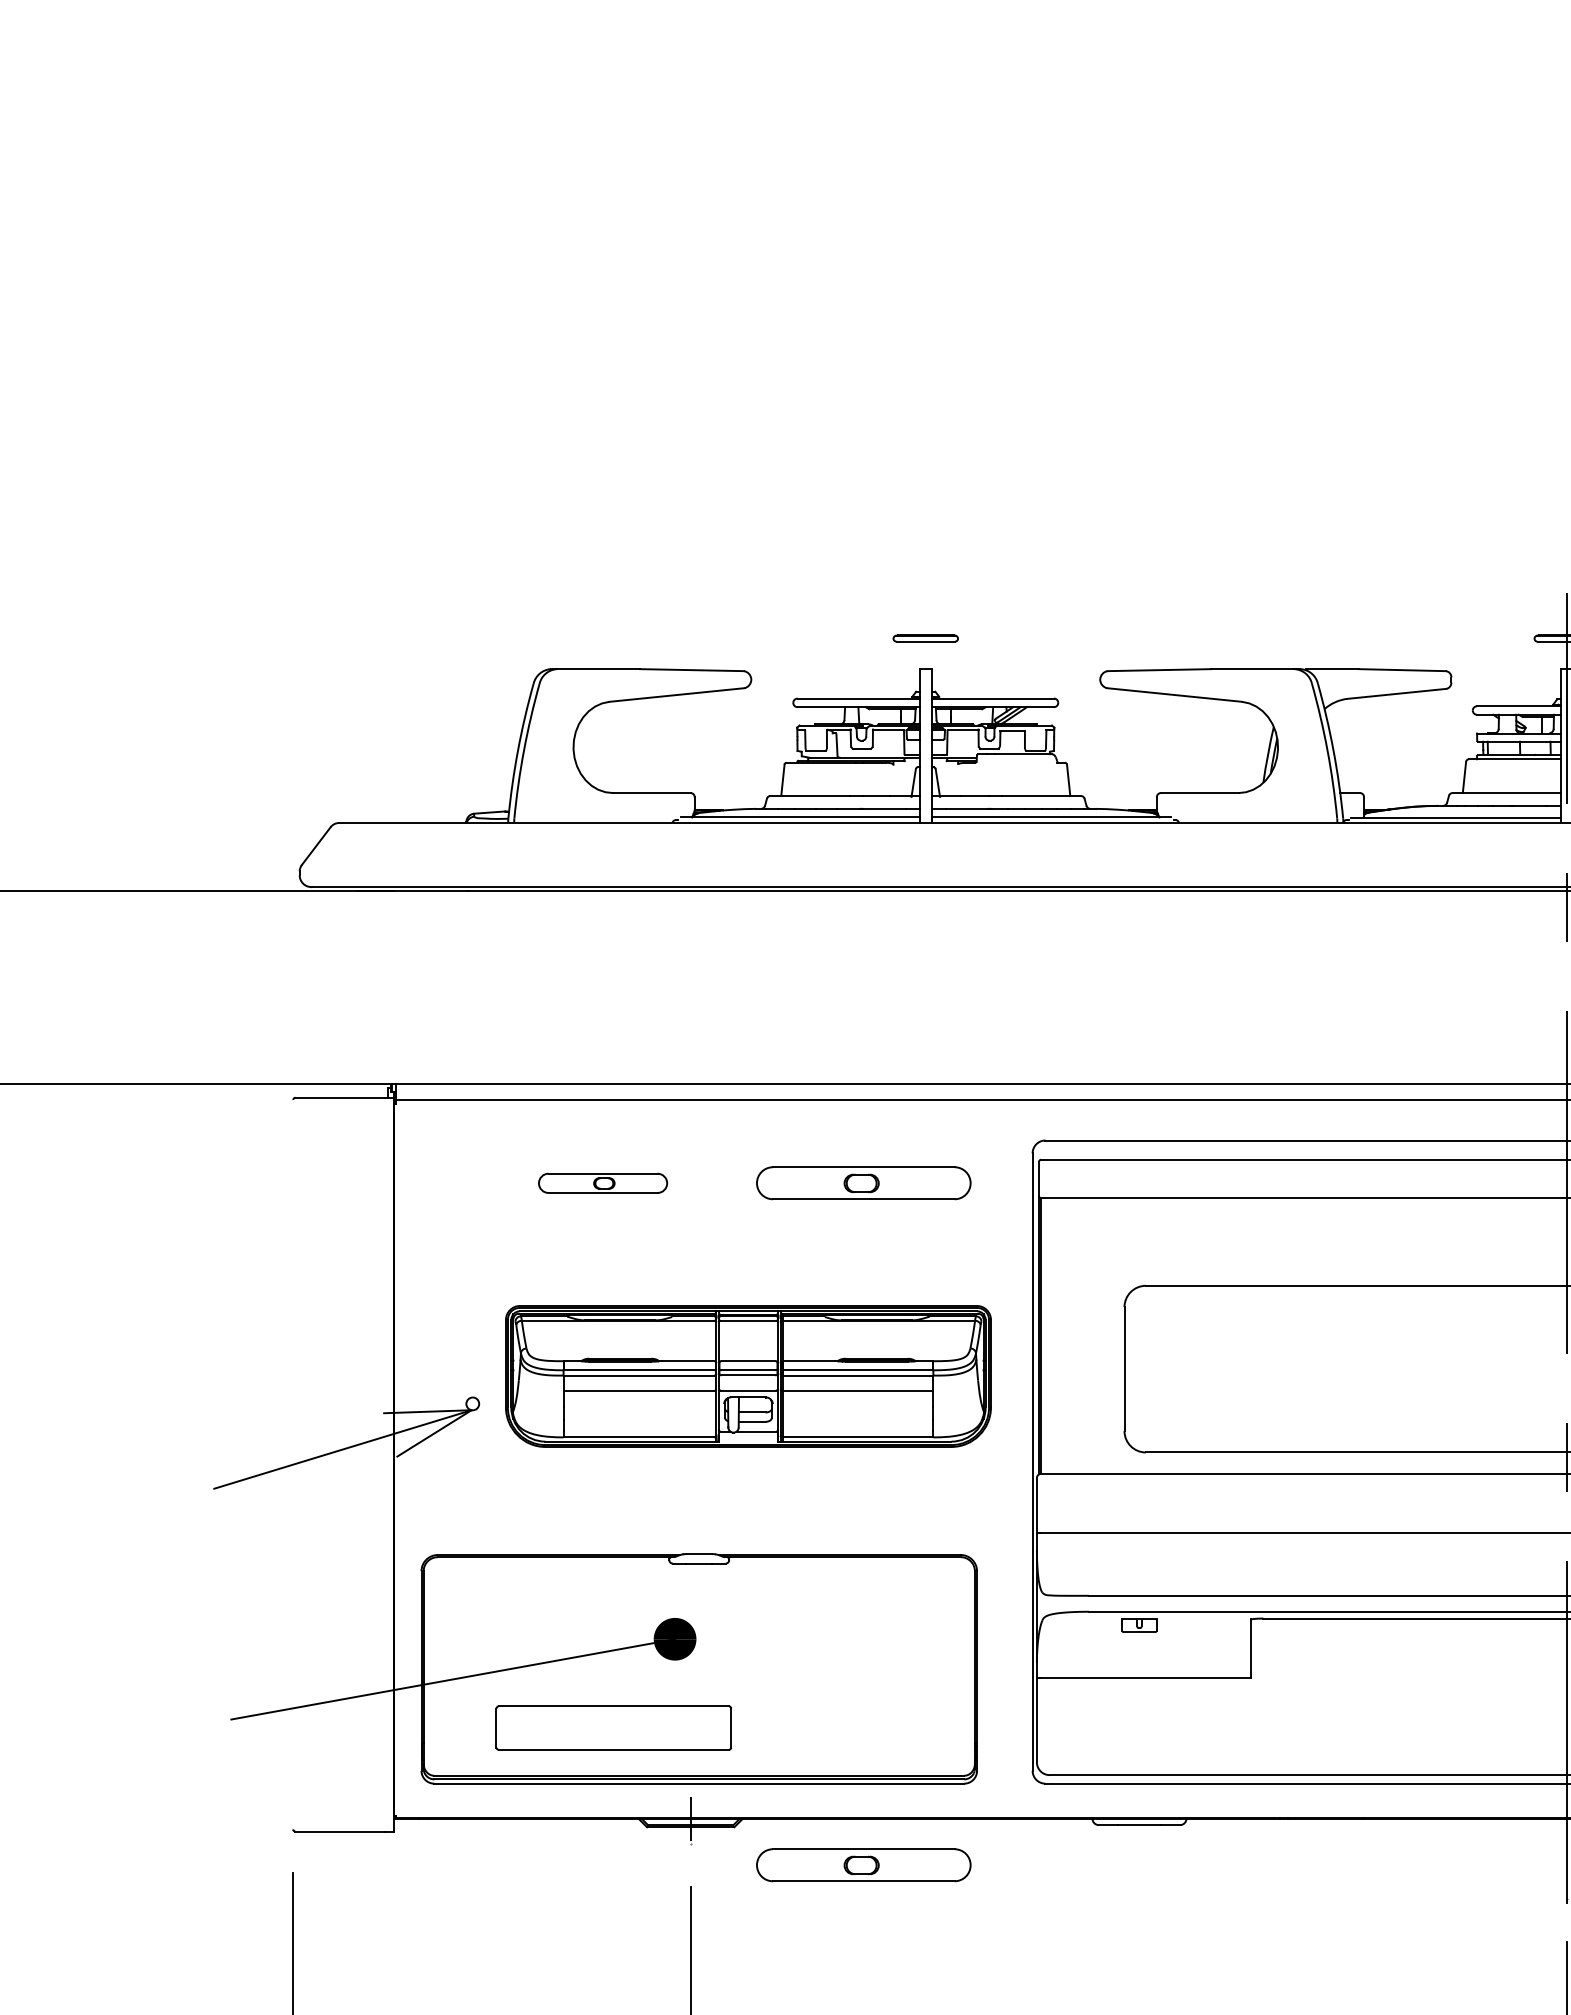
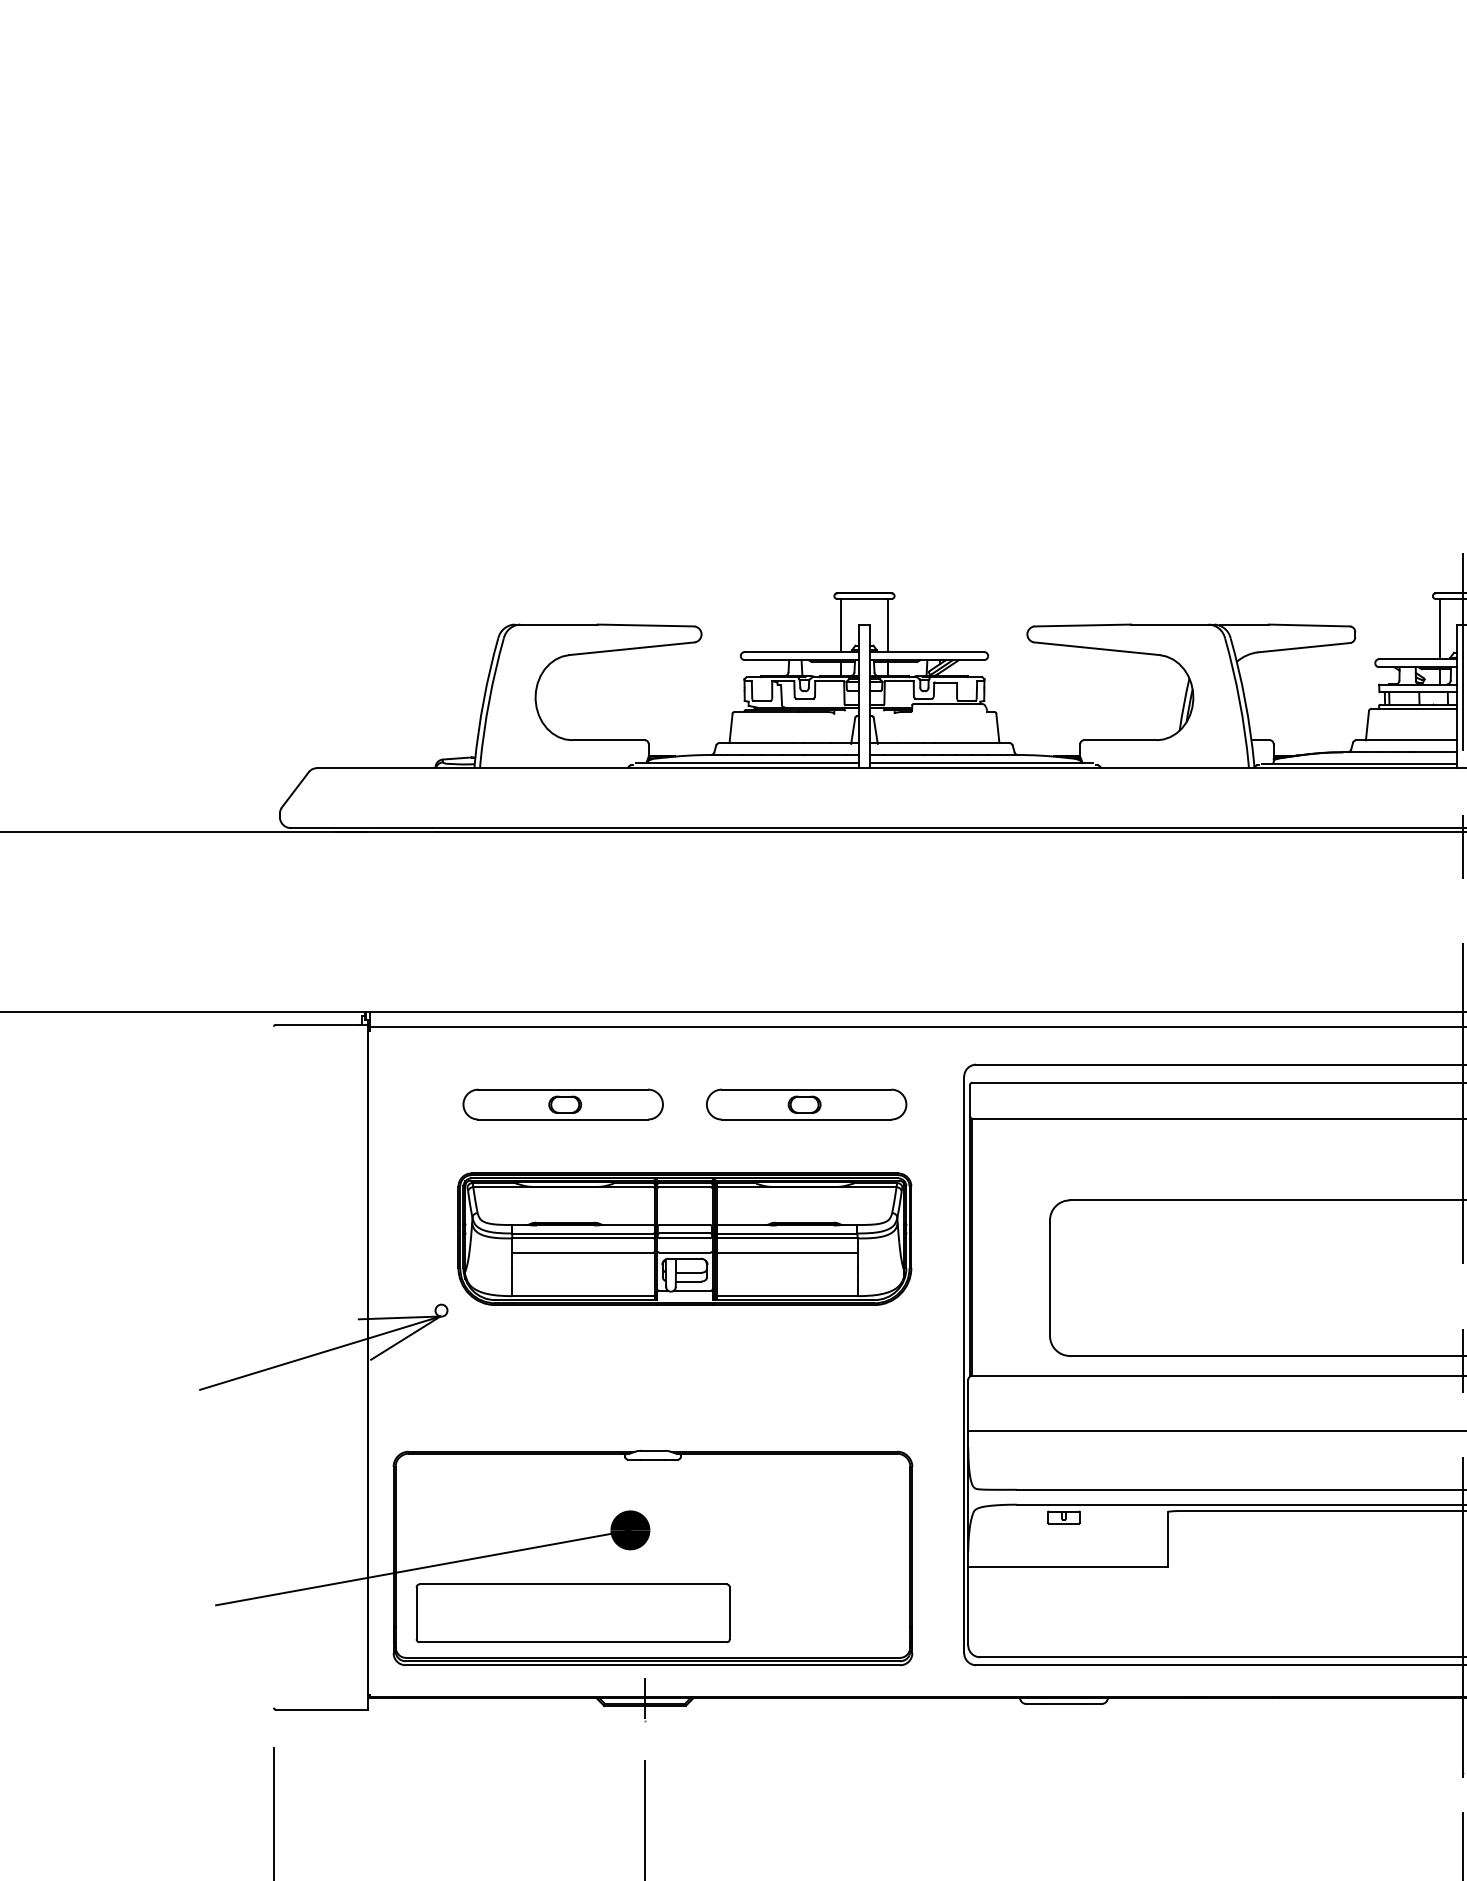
line: (900, 669) -> (840, 624), added
line: (950, 669) -> (887, 624), added
line: (1541, 673) -> (1439, 628), added
part: (602, 1183) -> (562, 1104), size x1.67
part: (748, 1376) -> (684, 1239), moved
part: (613, 1727) -> (572, 1612), size x1.43
part: (863, 1865) -> (806, 1741), removed

